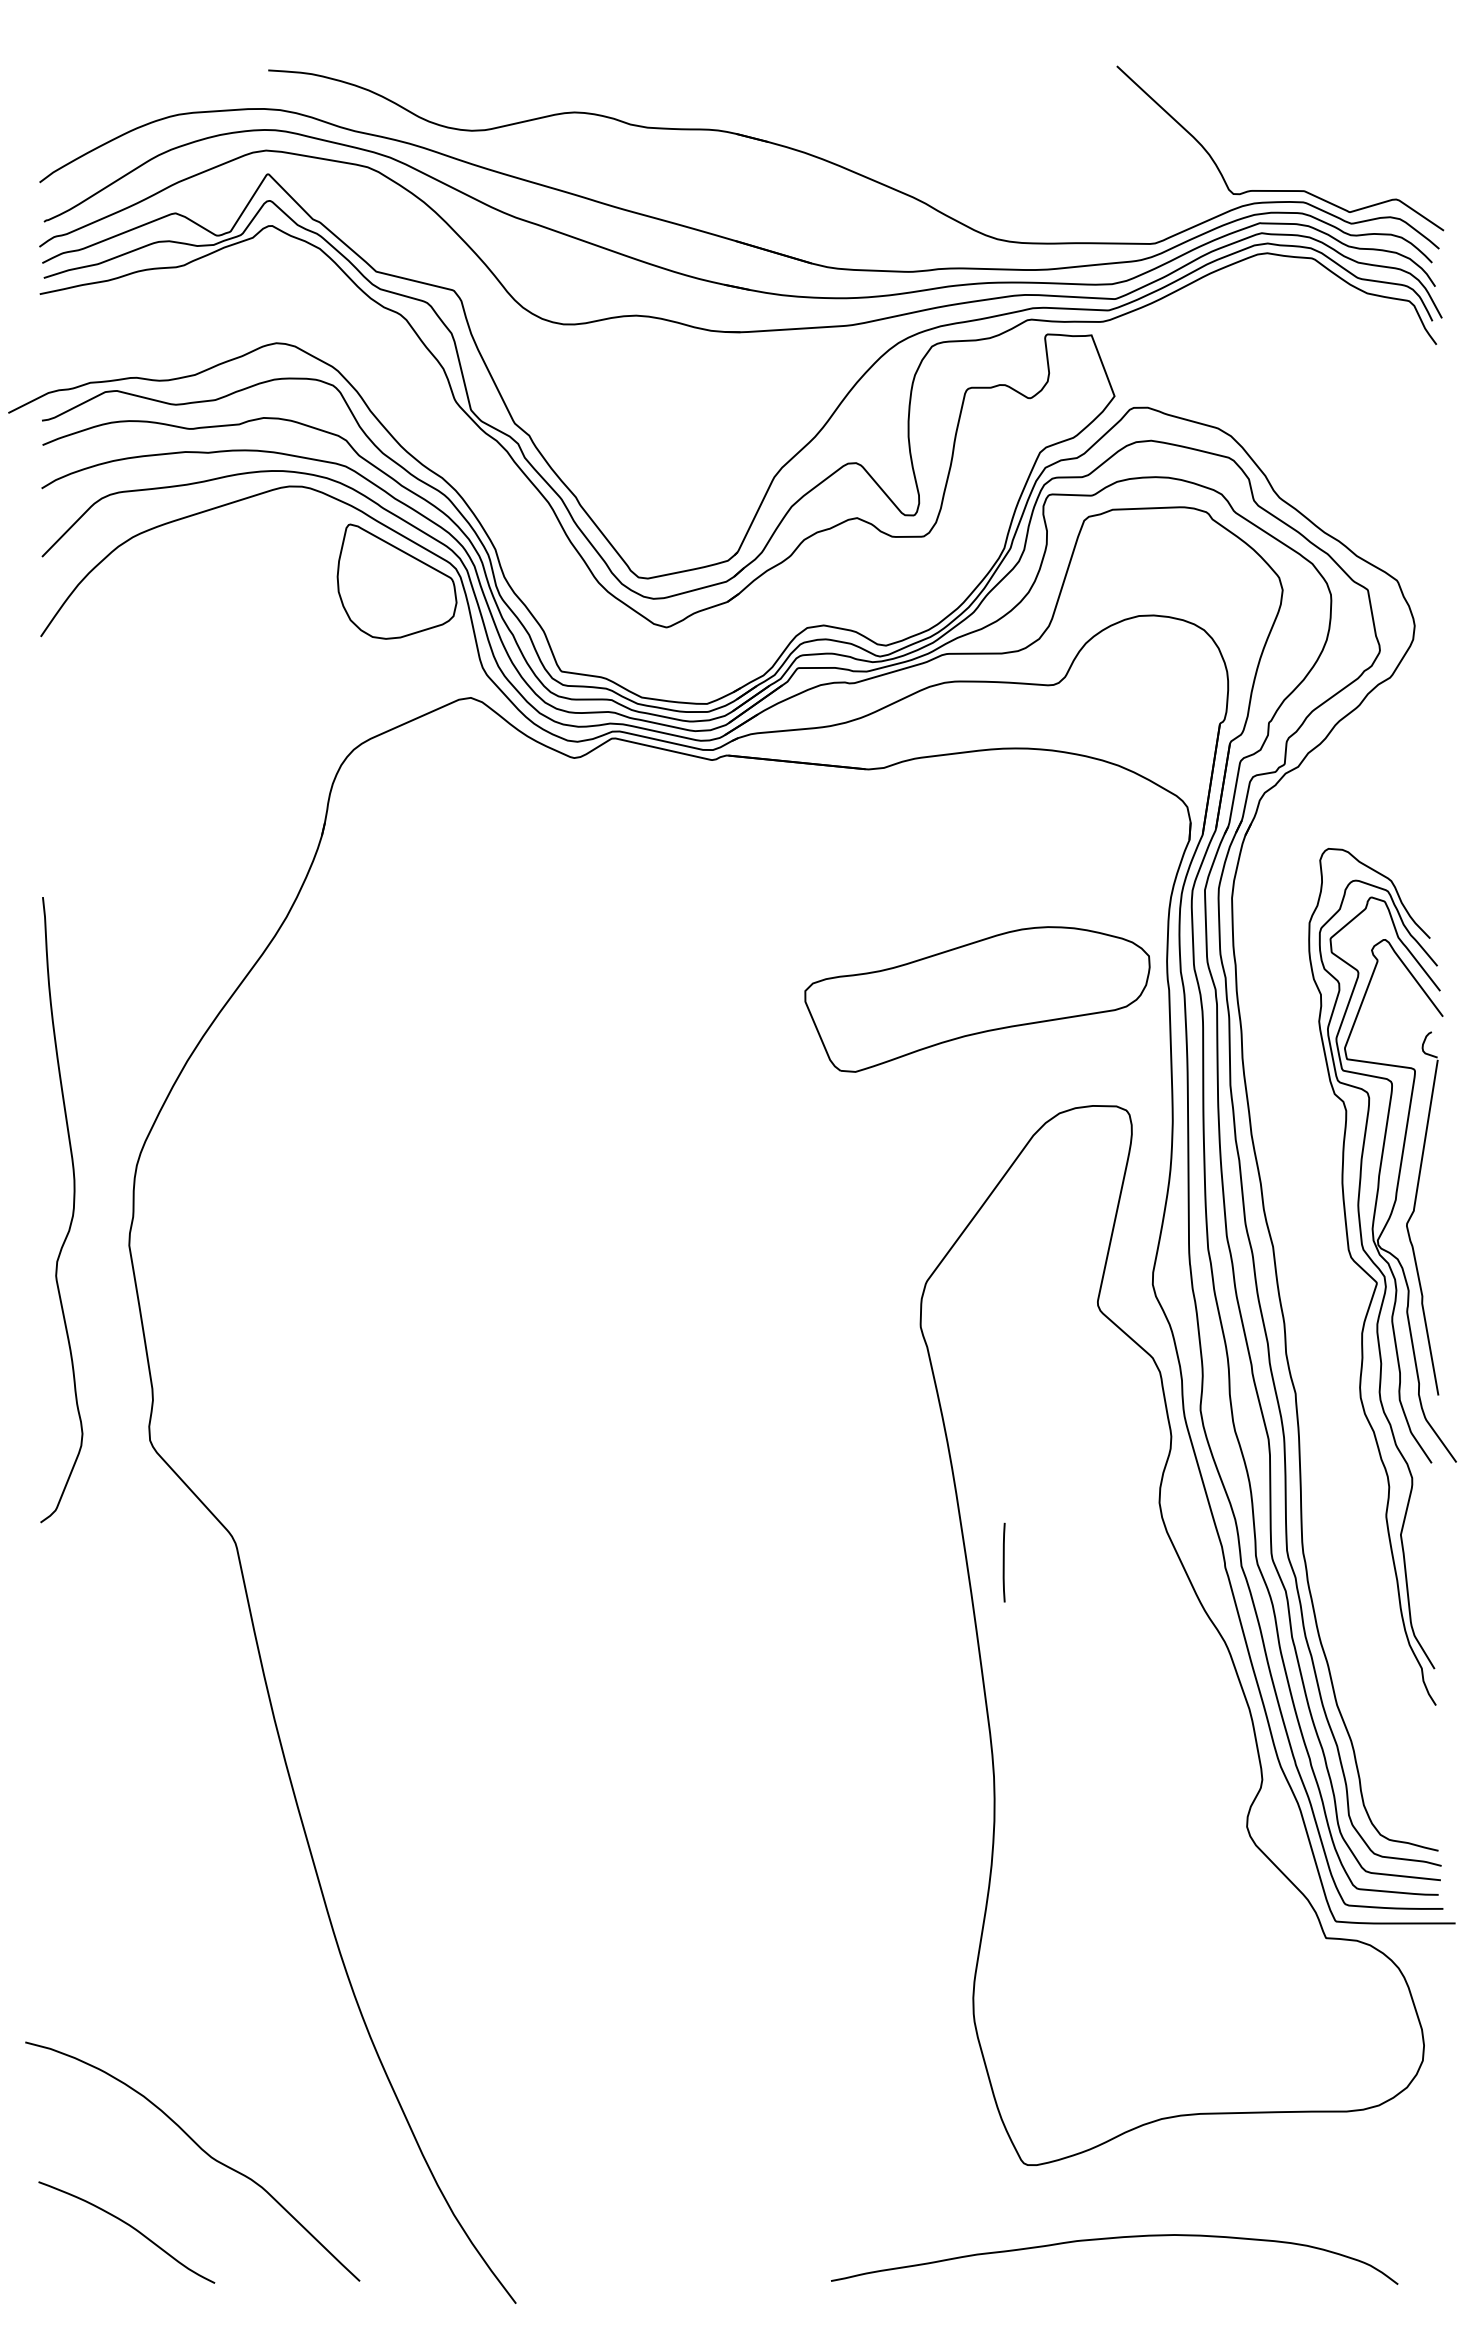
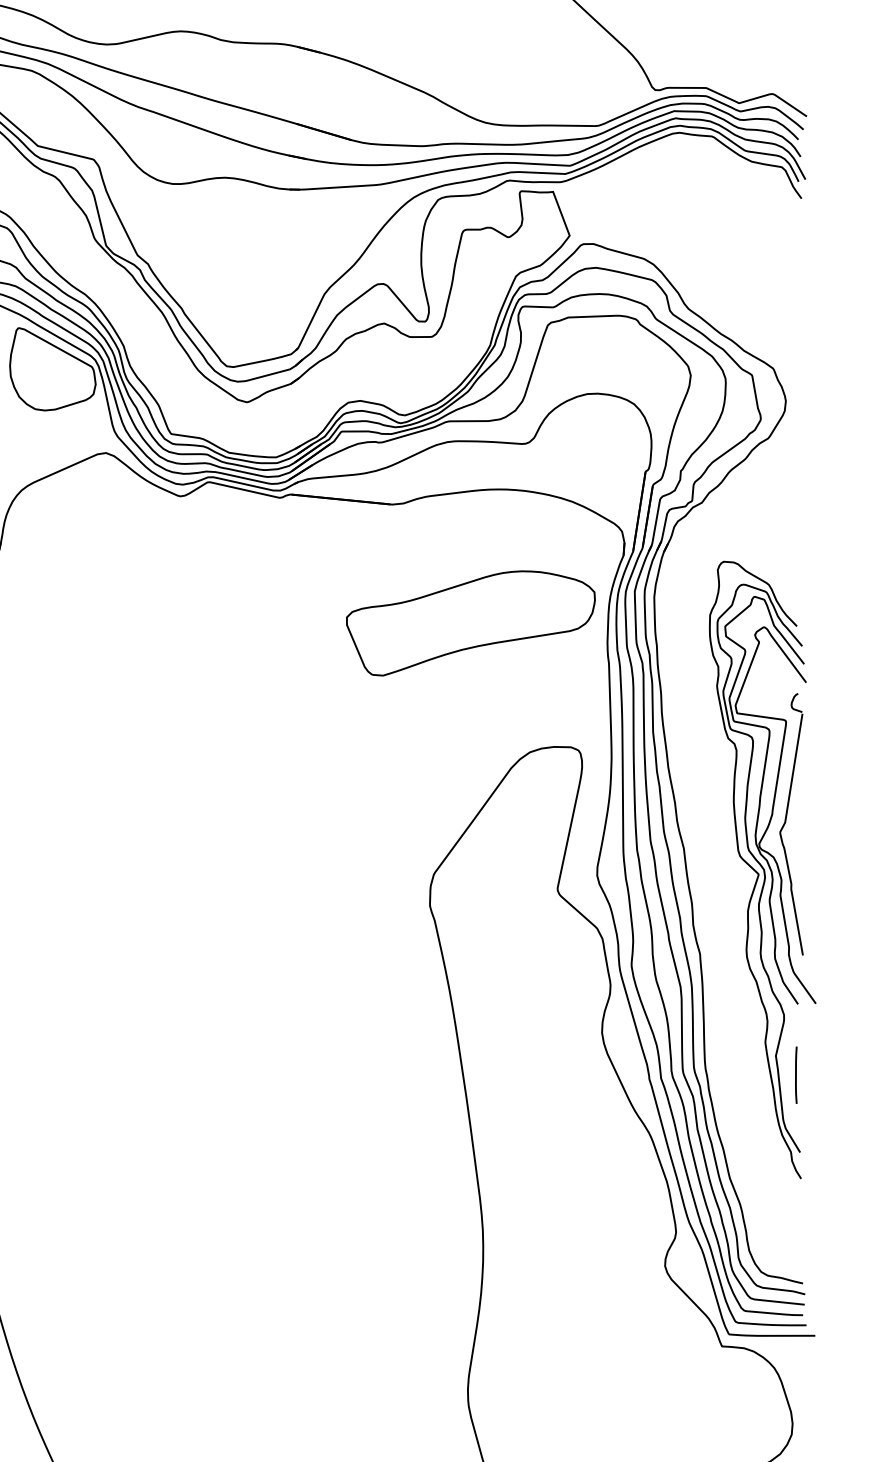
part: (977, 999) -> (470, 623), moved
line: (1003, 1562) -> (795, 1075), moved

